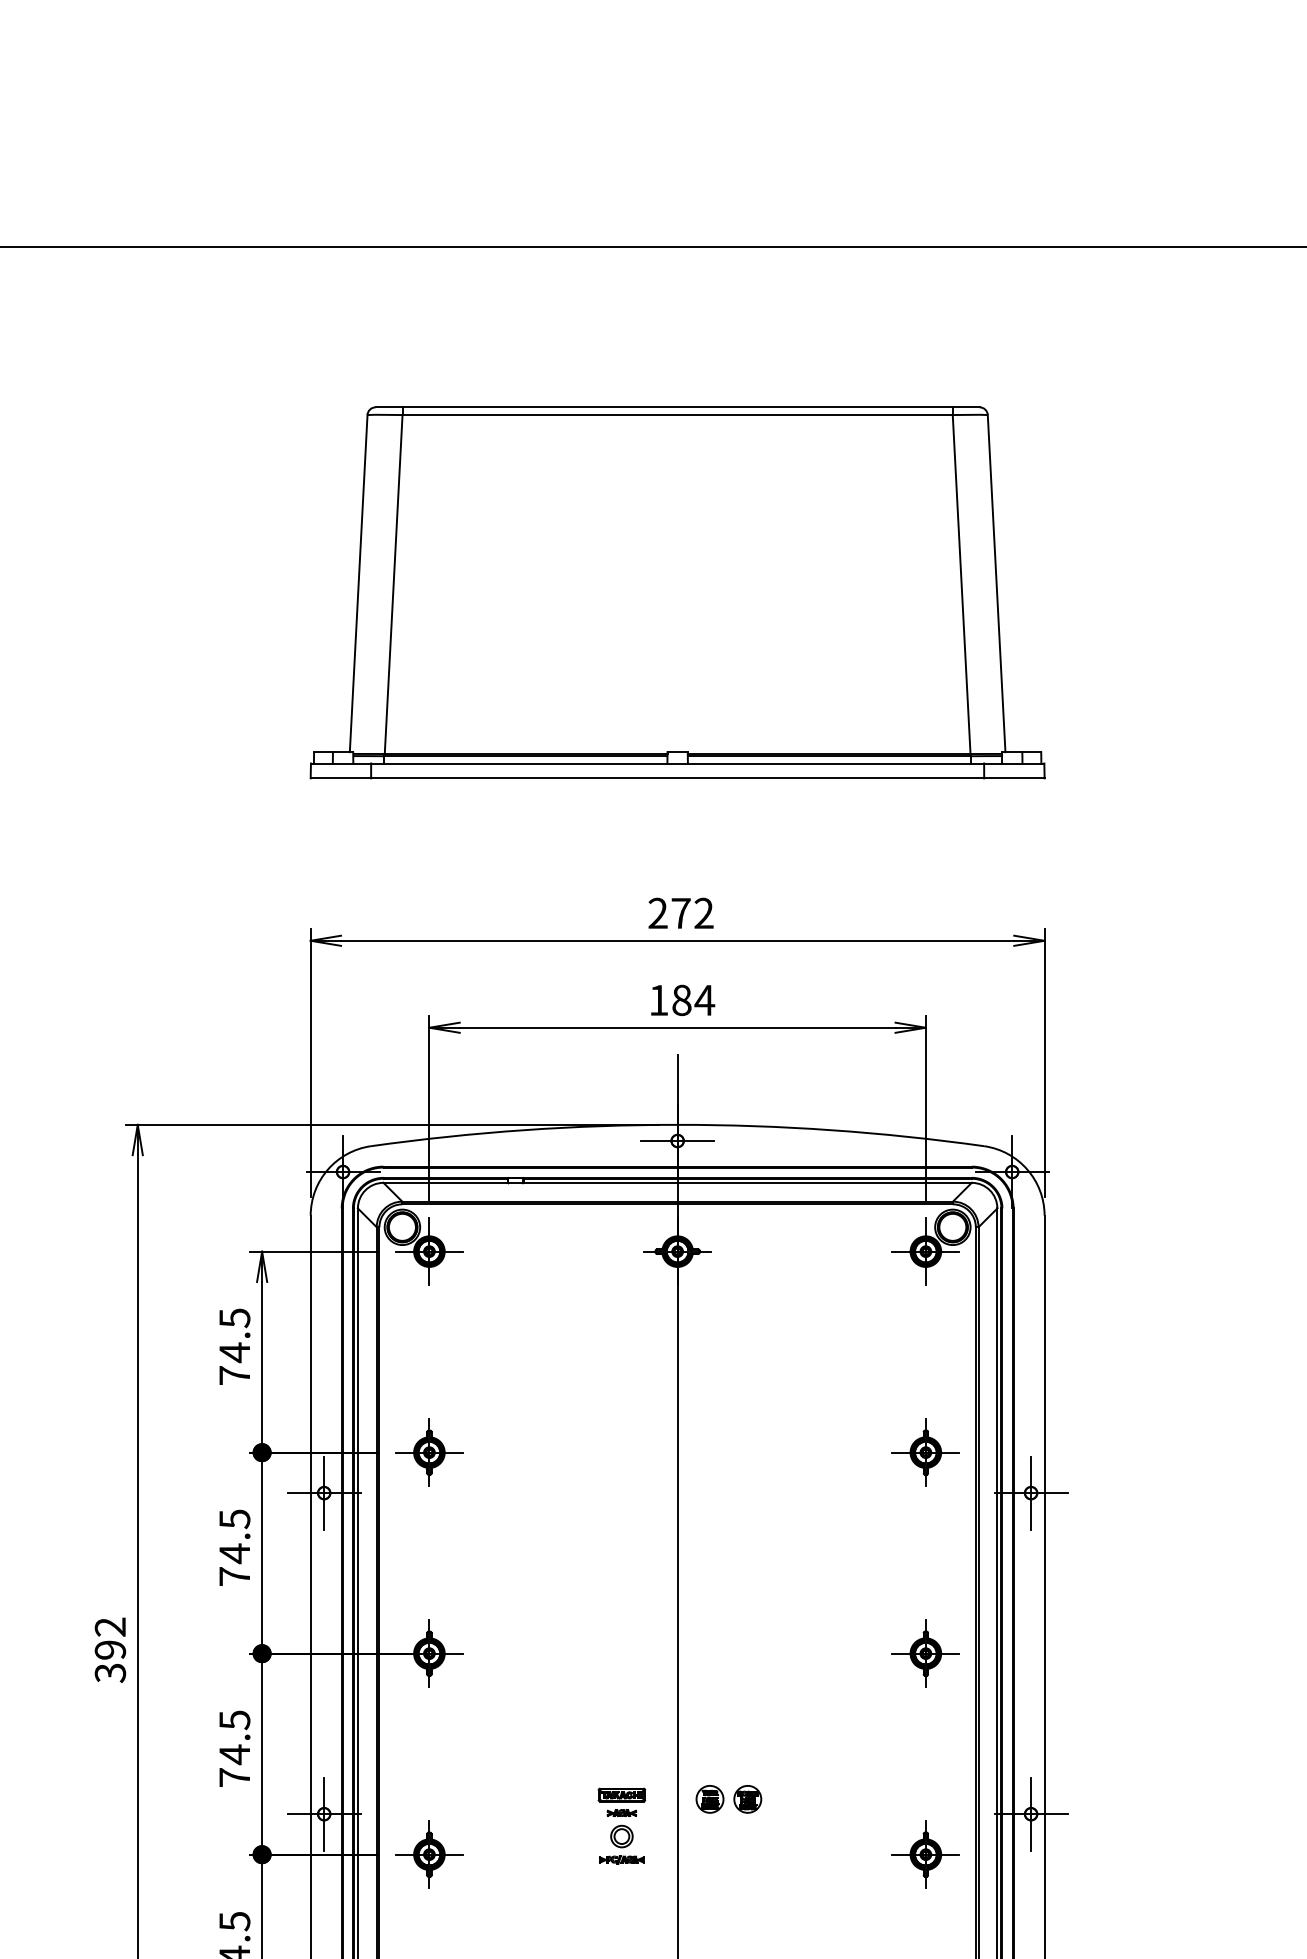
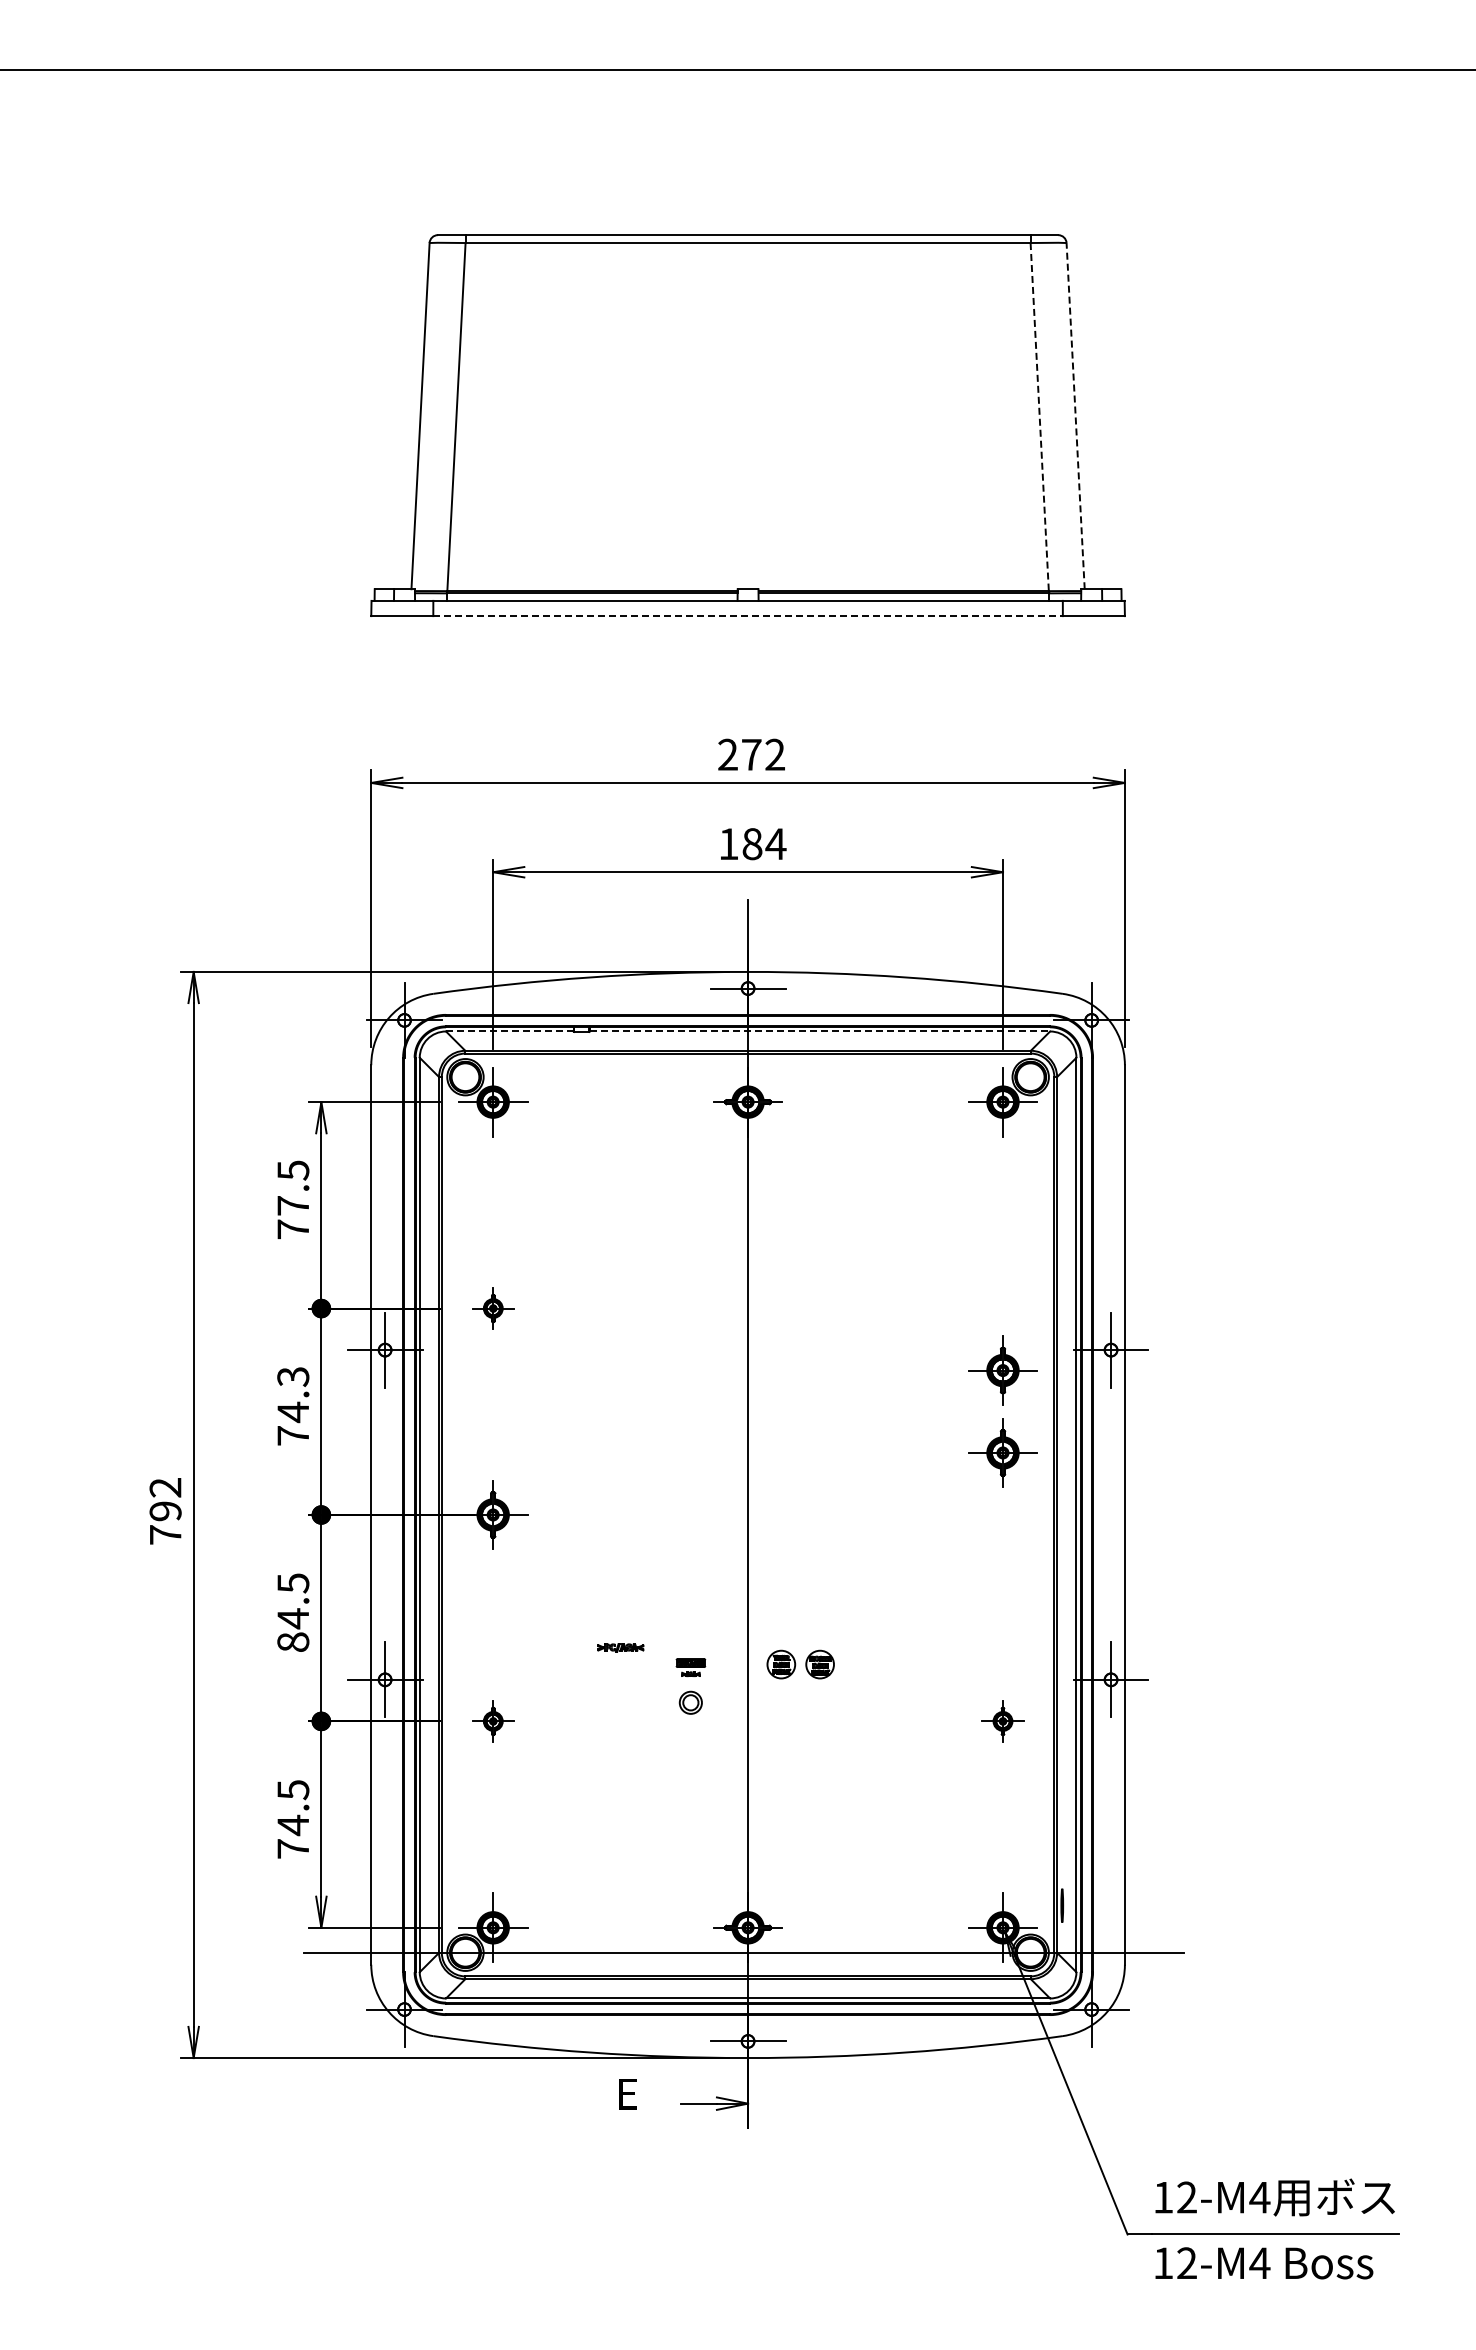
line: (996, 582) -> (1075, 415), solid -> dashed
line: (961, 584) -> (1039, 417), solid -> dashed
line: (678, 778) -> (748, 616), solid -> dashed
line: (445, 1182) -> (509, 1031), solid -> dashed
line: (748, 1182) -> (820, 1031), solid -> dashed
text: (233, 1352) -> (292, 1205), 74.5 -> 77.5
part: (429, 1452) -> (493, 1308), size x0.6
part: (925, 1452) -> (1002, 1370), moved
text: (233, 1518) -> (292, 1376), 74.5 -> 74.3
part: (925, 1653) -> (1002, 1452), moved
text: (110, 1673) -> (165, 1535), 392 -> 792
text: (234, 1776) -> (293, 1641), 74.5 -> 84.5
part: (621, 1802) -> (690, 1667), size x0.6
part: (429, 1854) -> (493, 1721), size x0.6
part: (925, 1854) -> (1002, 1721), size x0.6
part: (621, 1859) -> (620, 1647), moved

